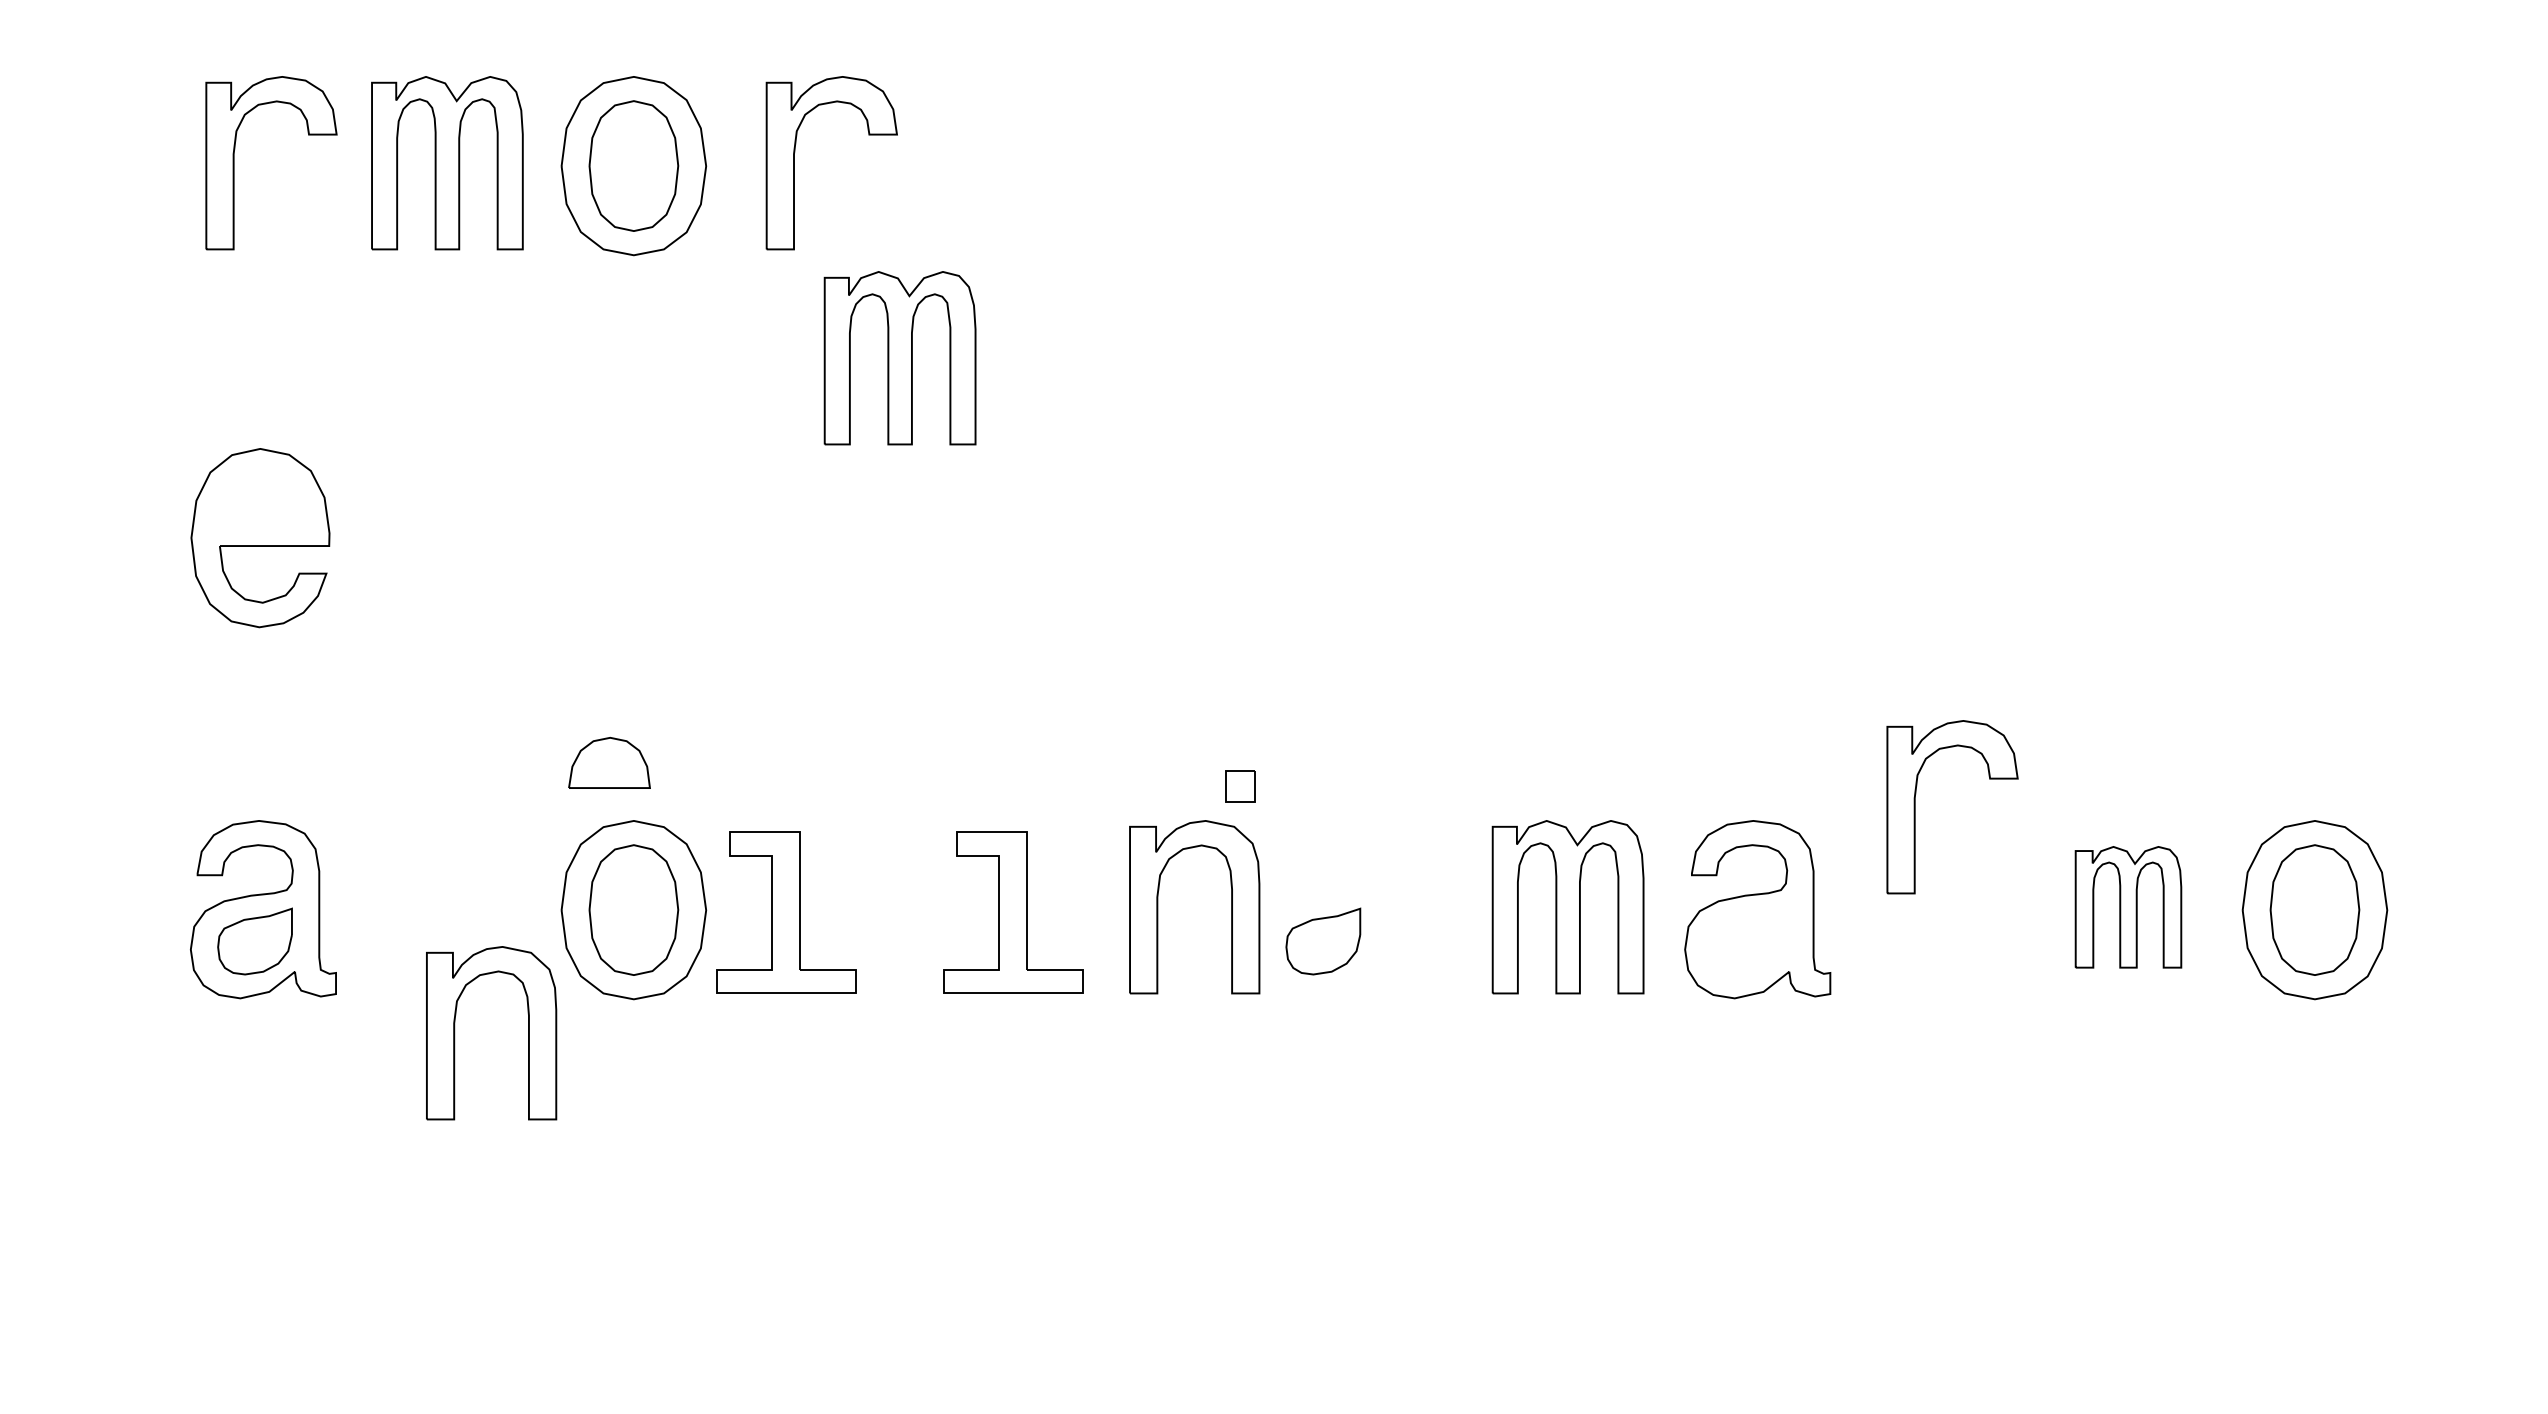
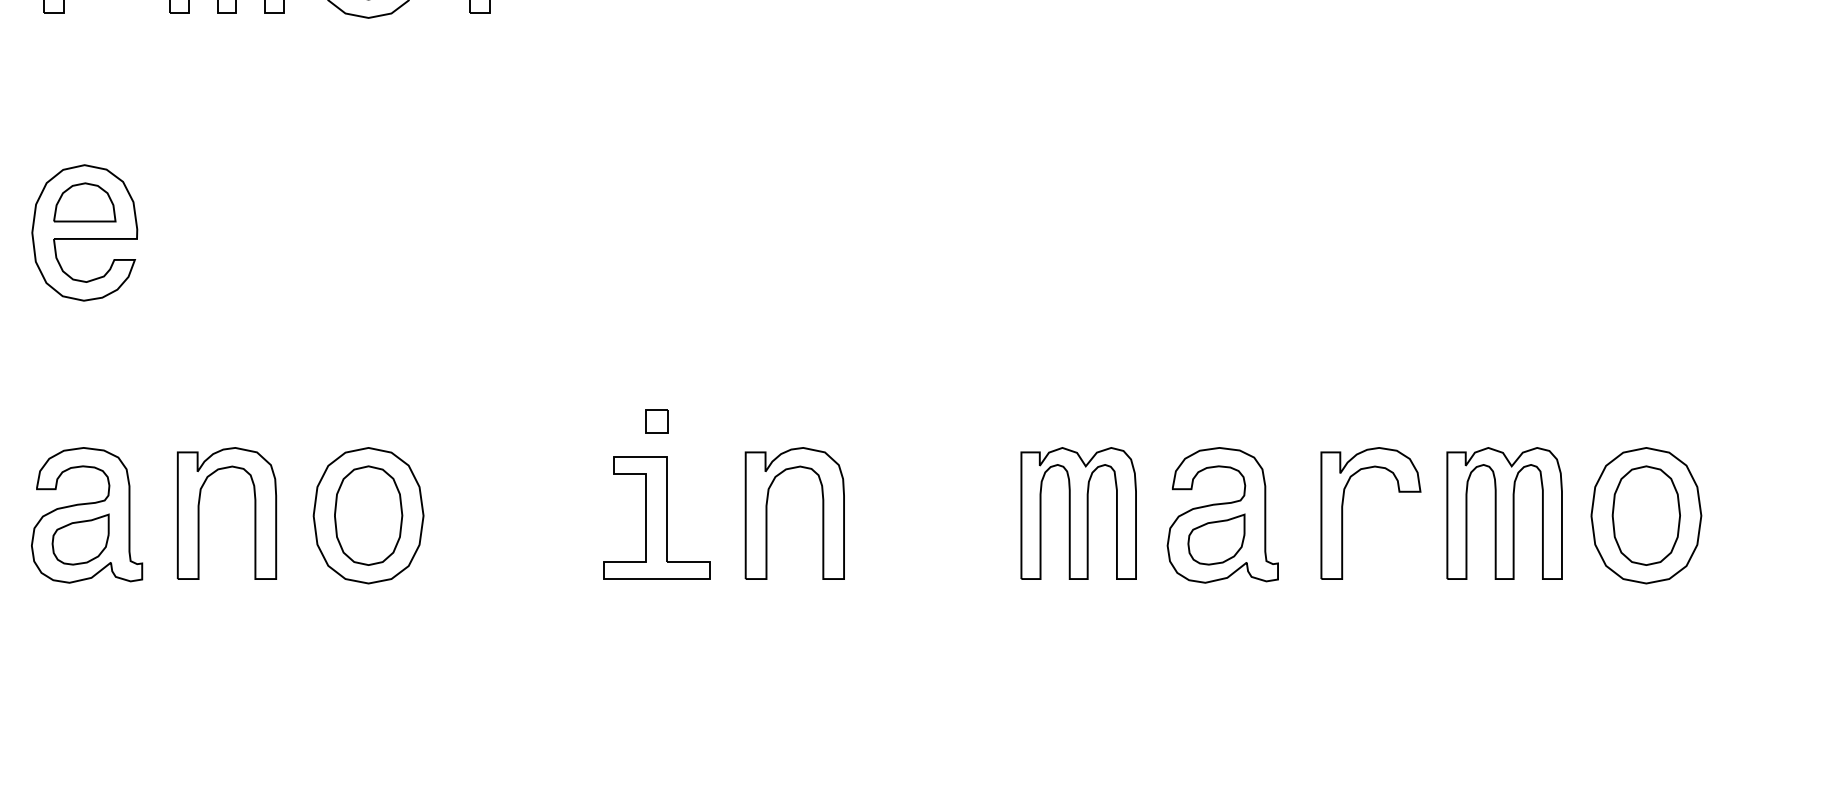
part: (899, 358) -> (570, 96), removed
part: (609, 762) -> (84, 202), moved
part: (1240, 786) -> (657, 421), moved
part: (1915, 807) -> (1342, 513), moved
part: (2128, 907) -> (1504, 513), size x1.43
part: (786, 912) -> (484, 517), removed
part: (1323, 941) -> (1216, 539), moved
part: (455, 1033) -> (199, 513), moved

